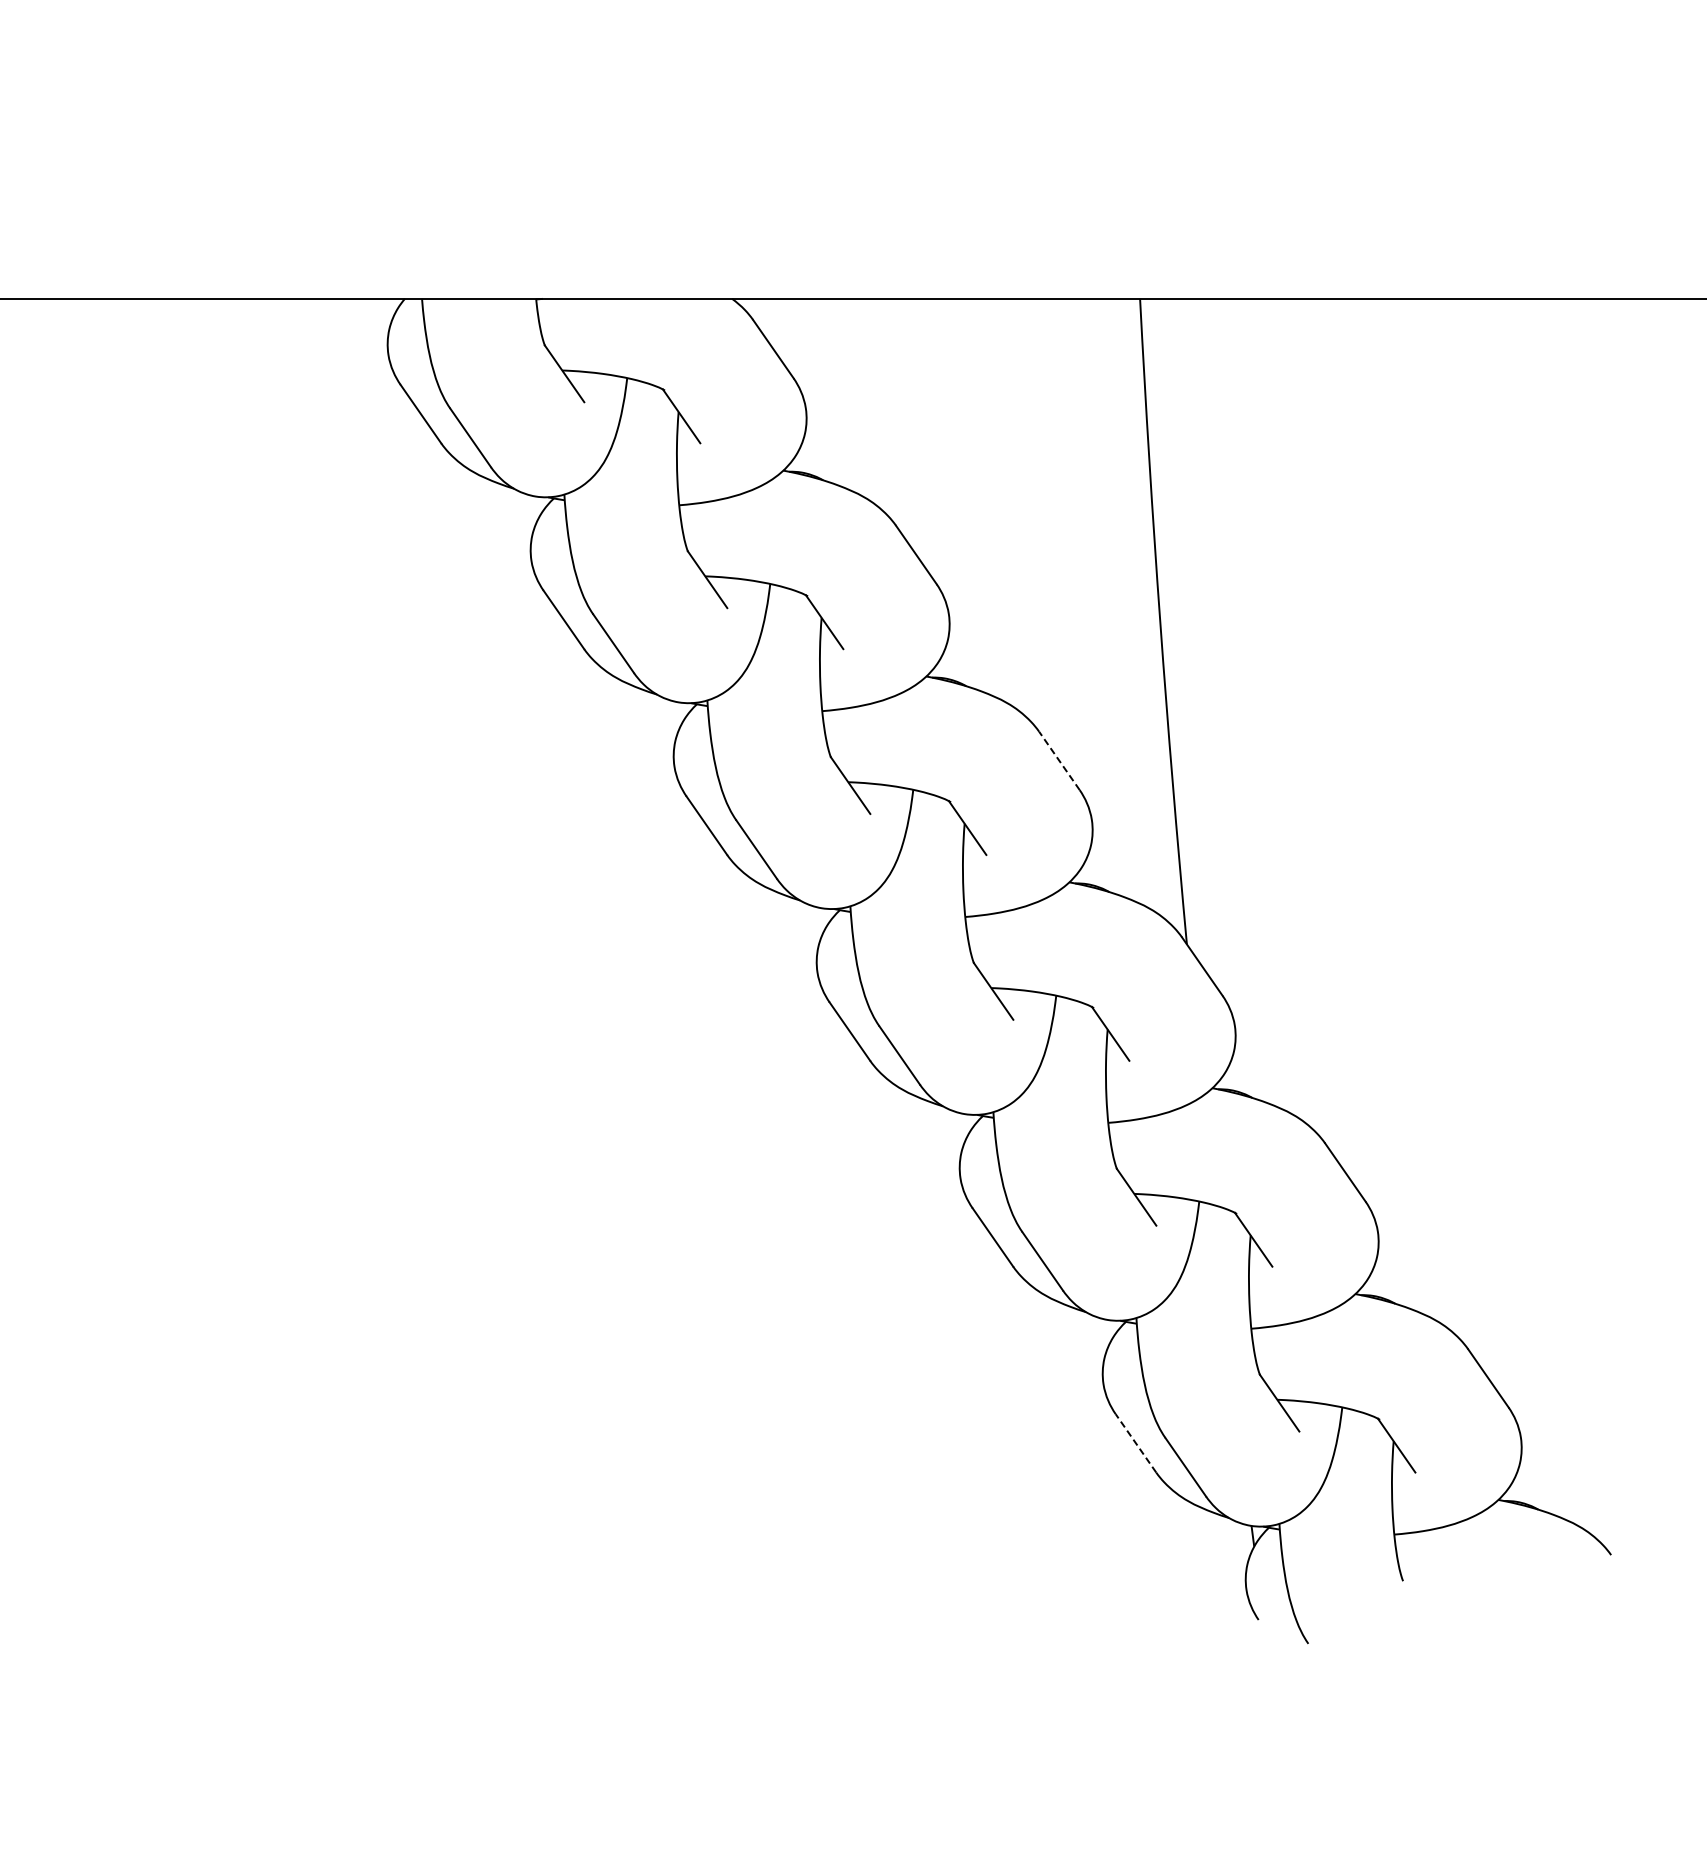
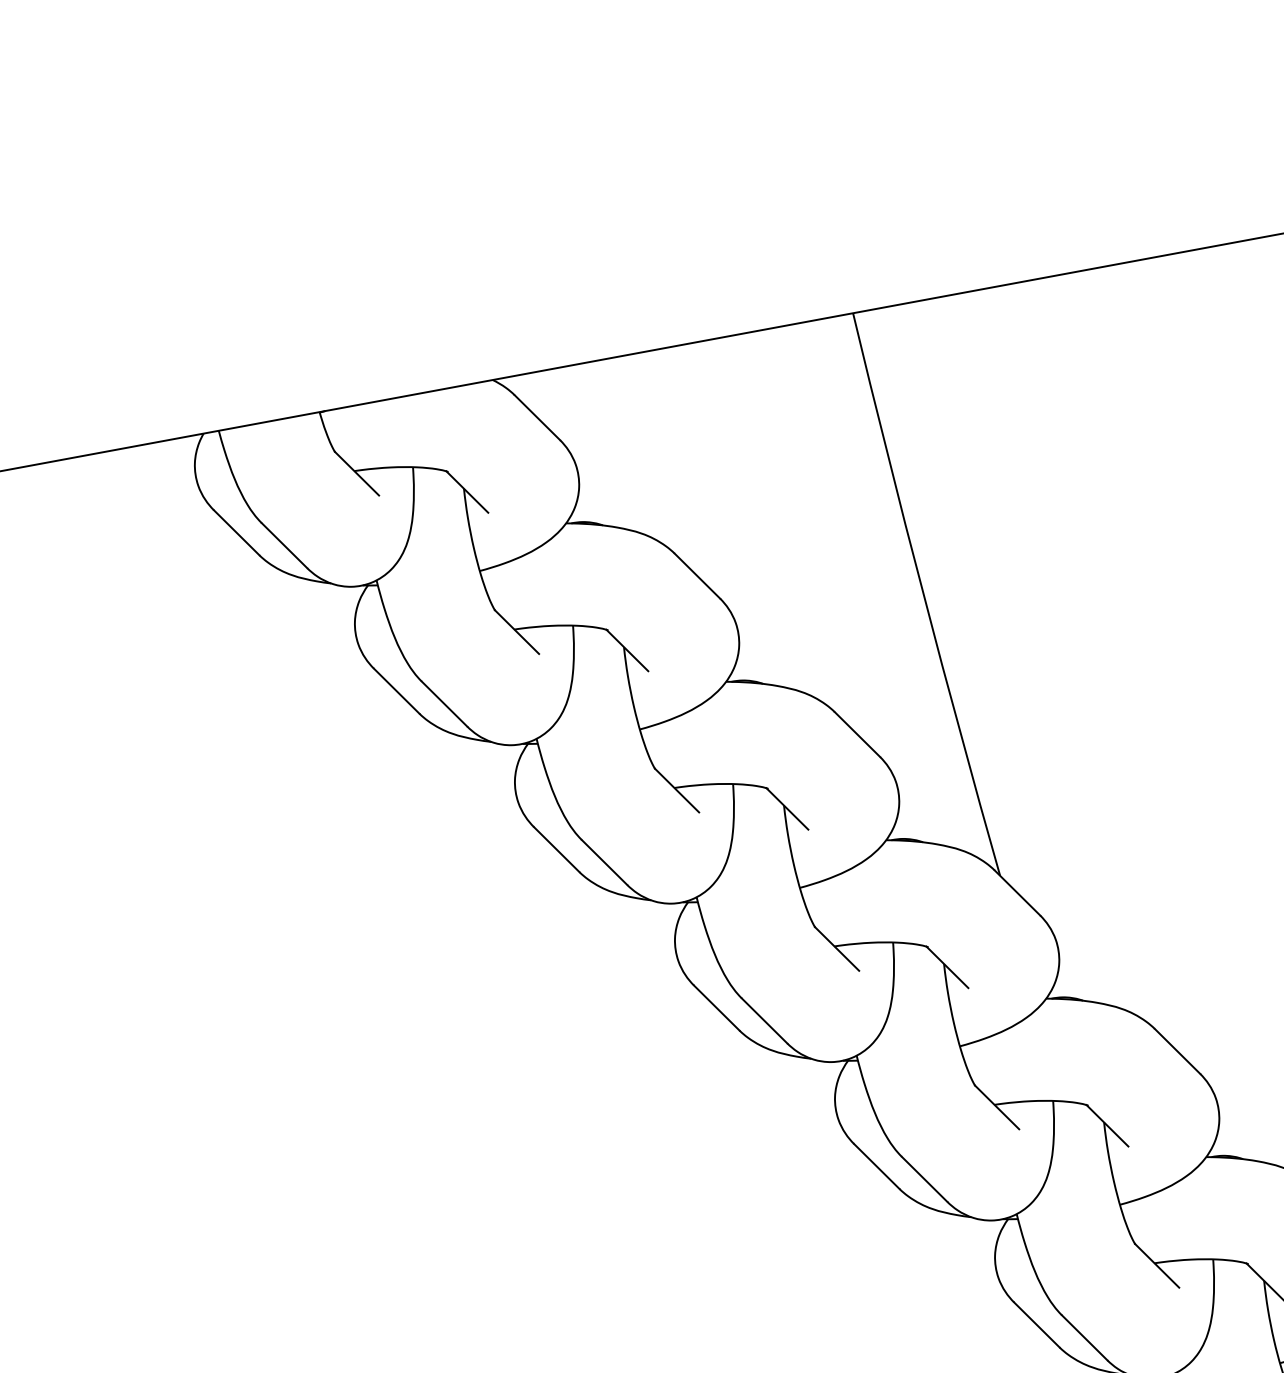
line: (1059, 760) -> (857, 734), dashed -> solid
line: (1135, 1443) -> (1036, 1325), dashed -> solid

